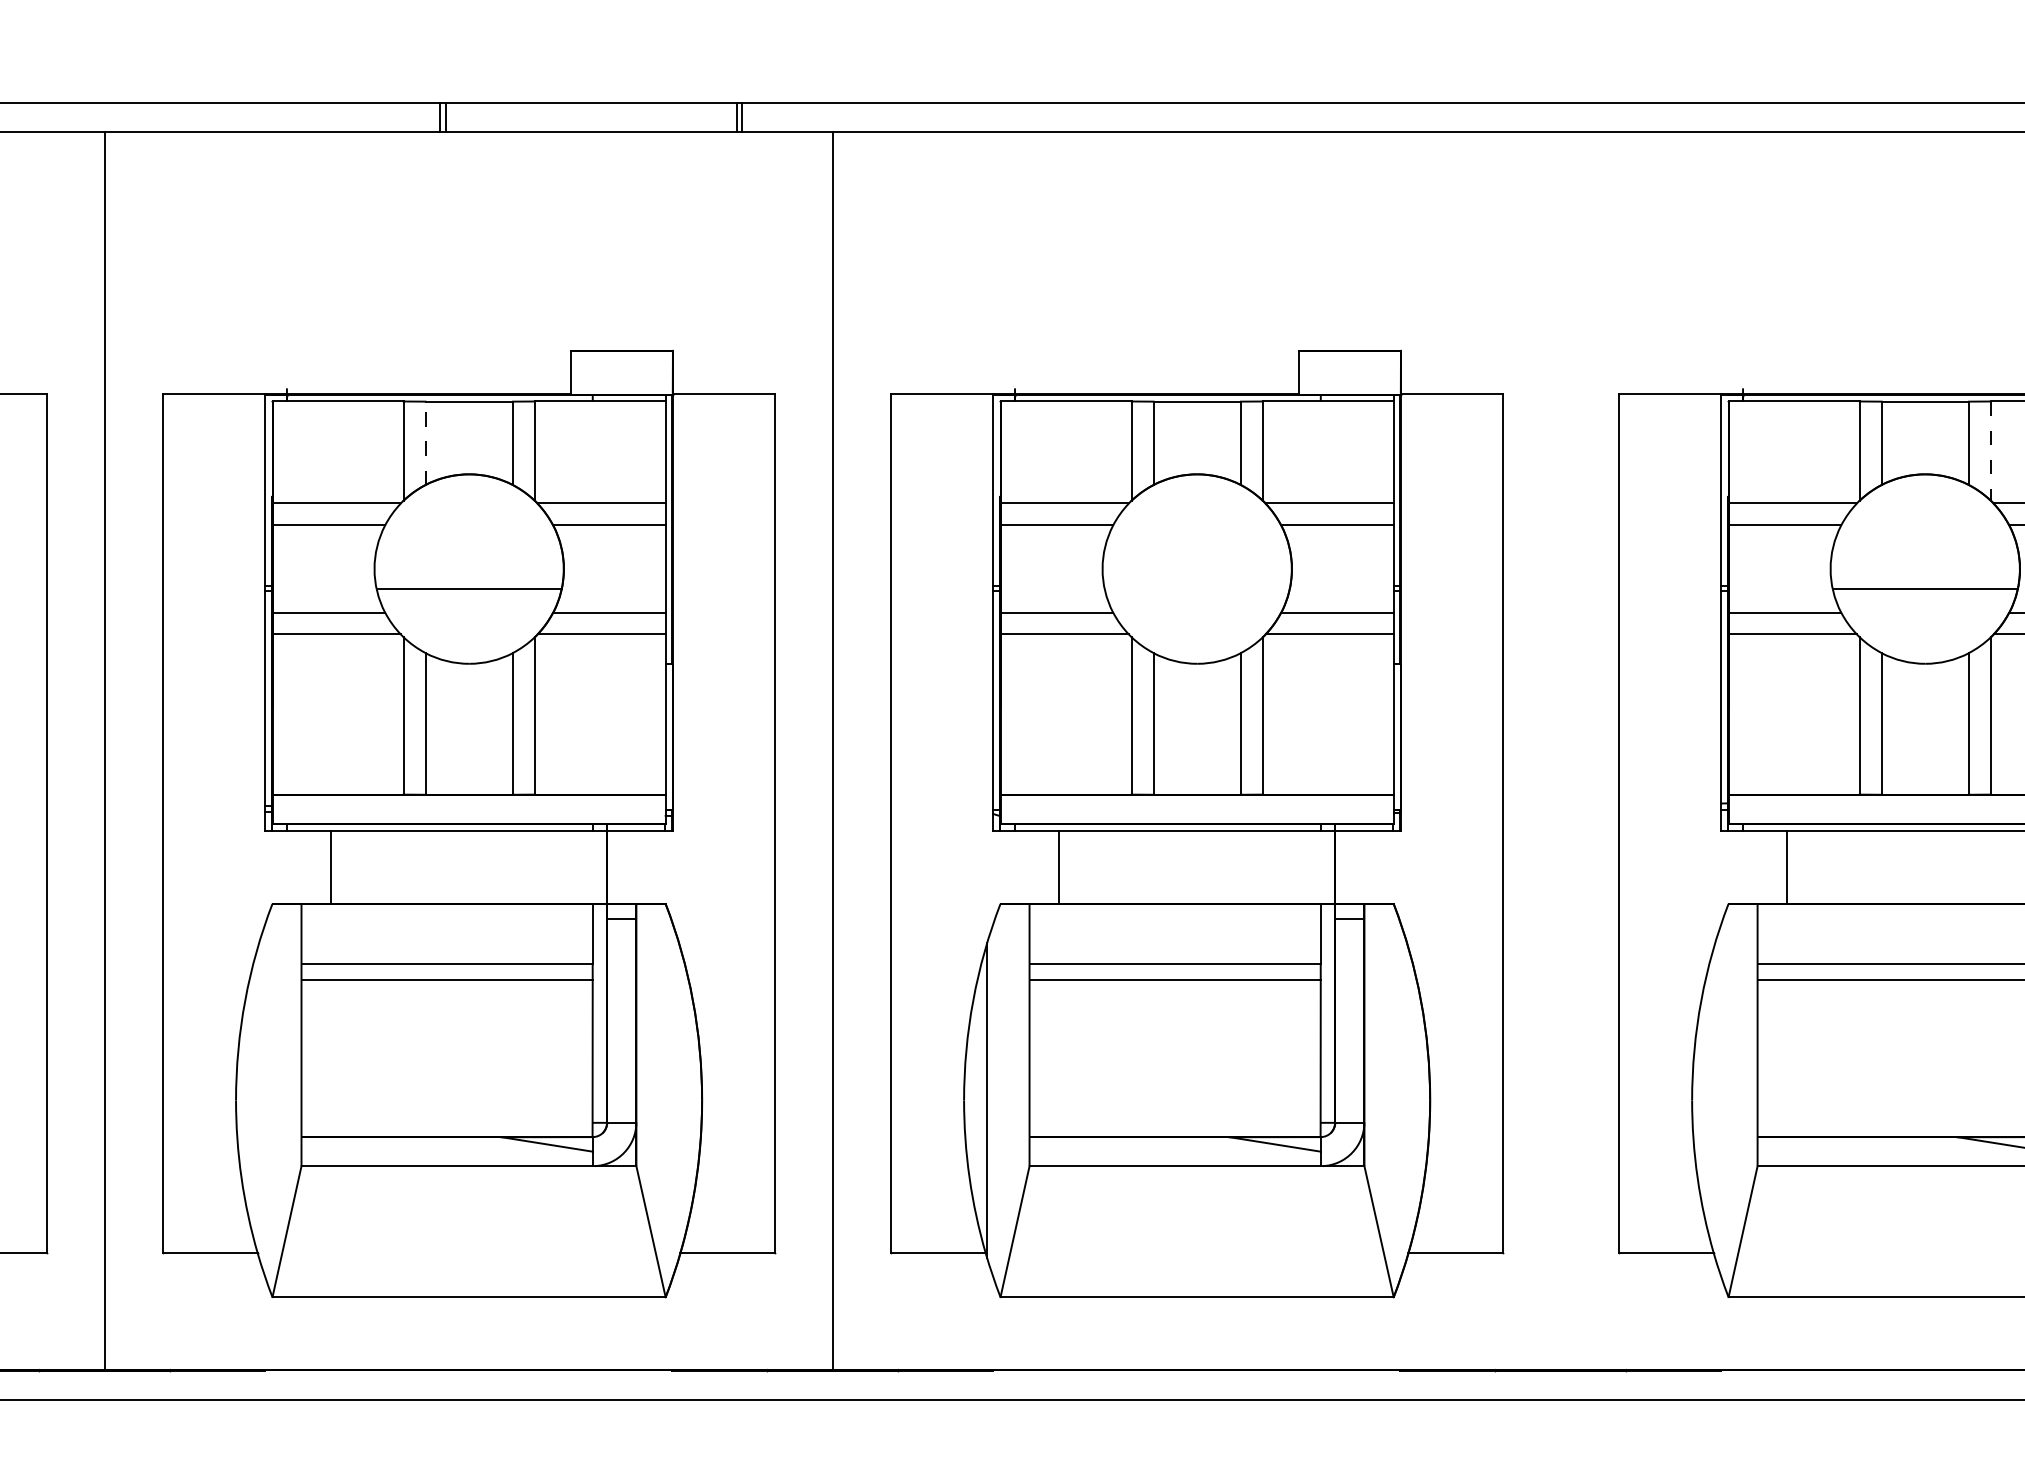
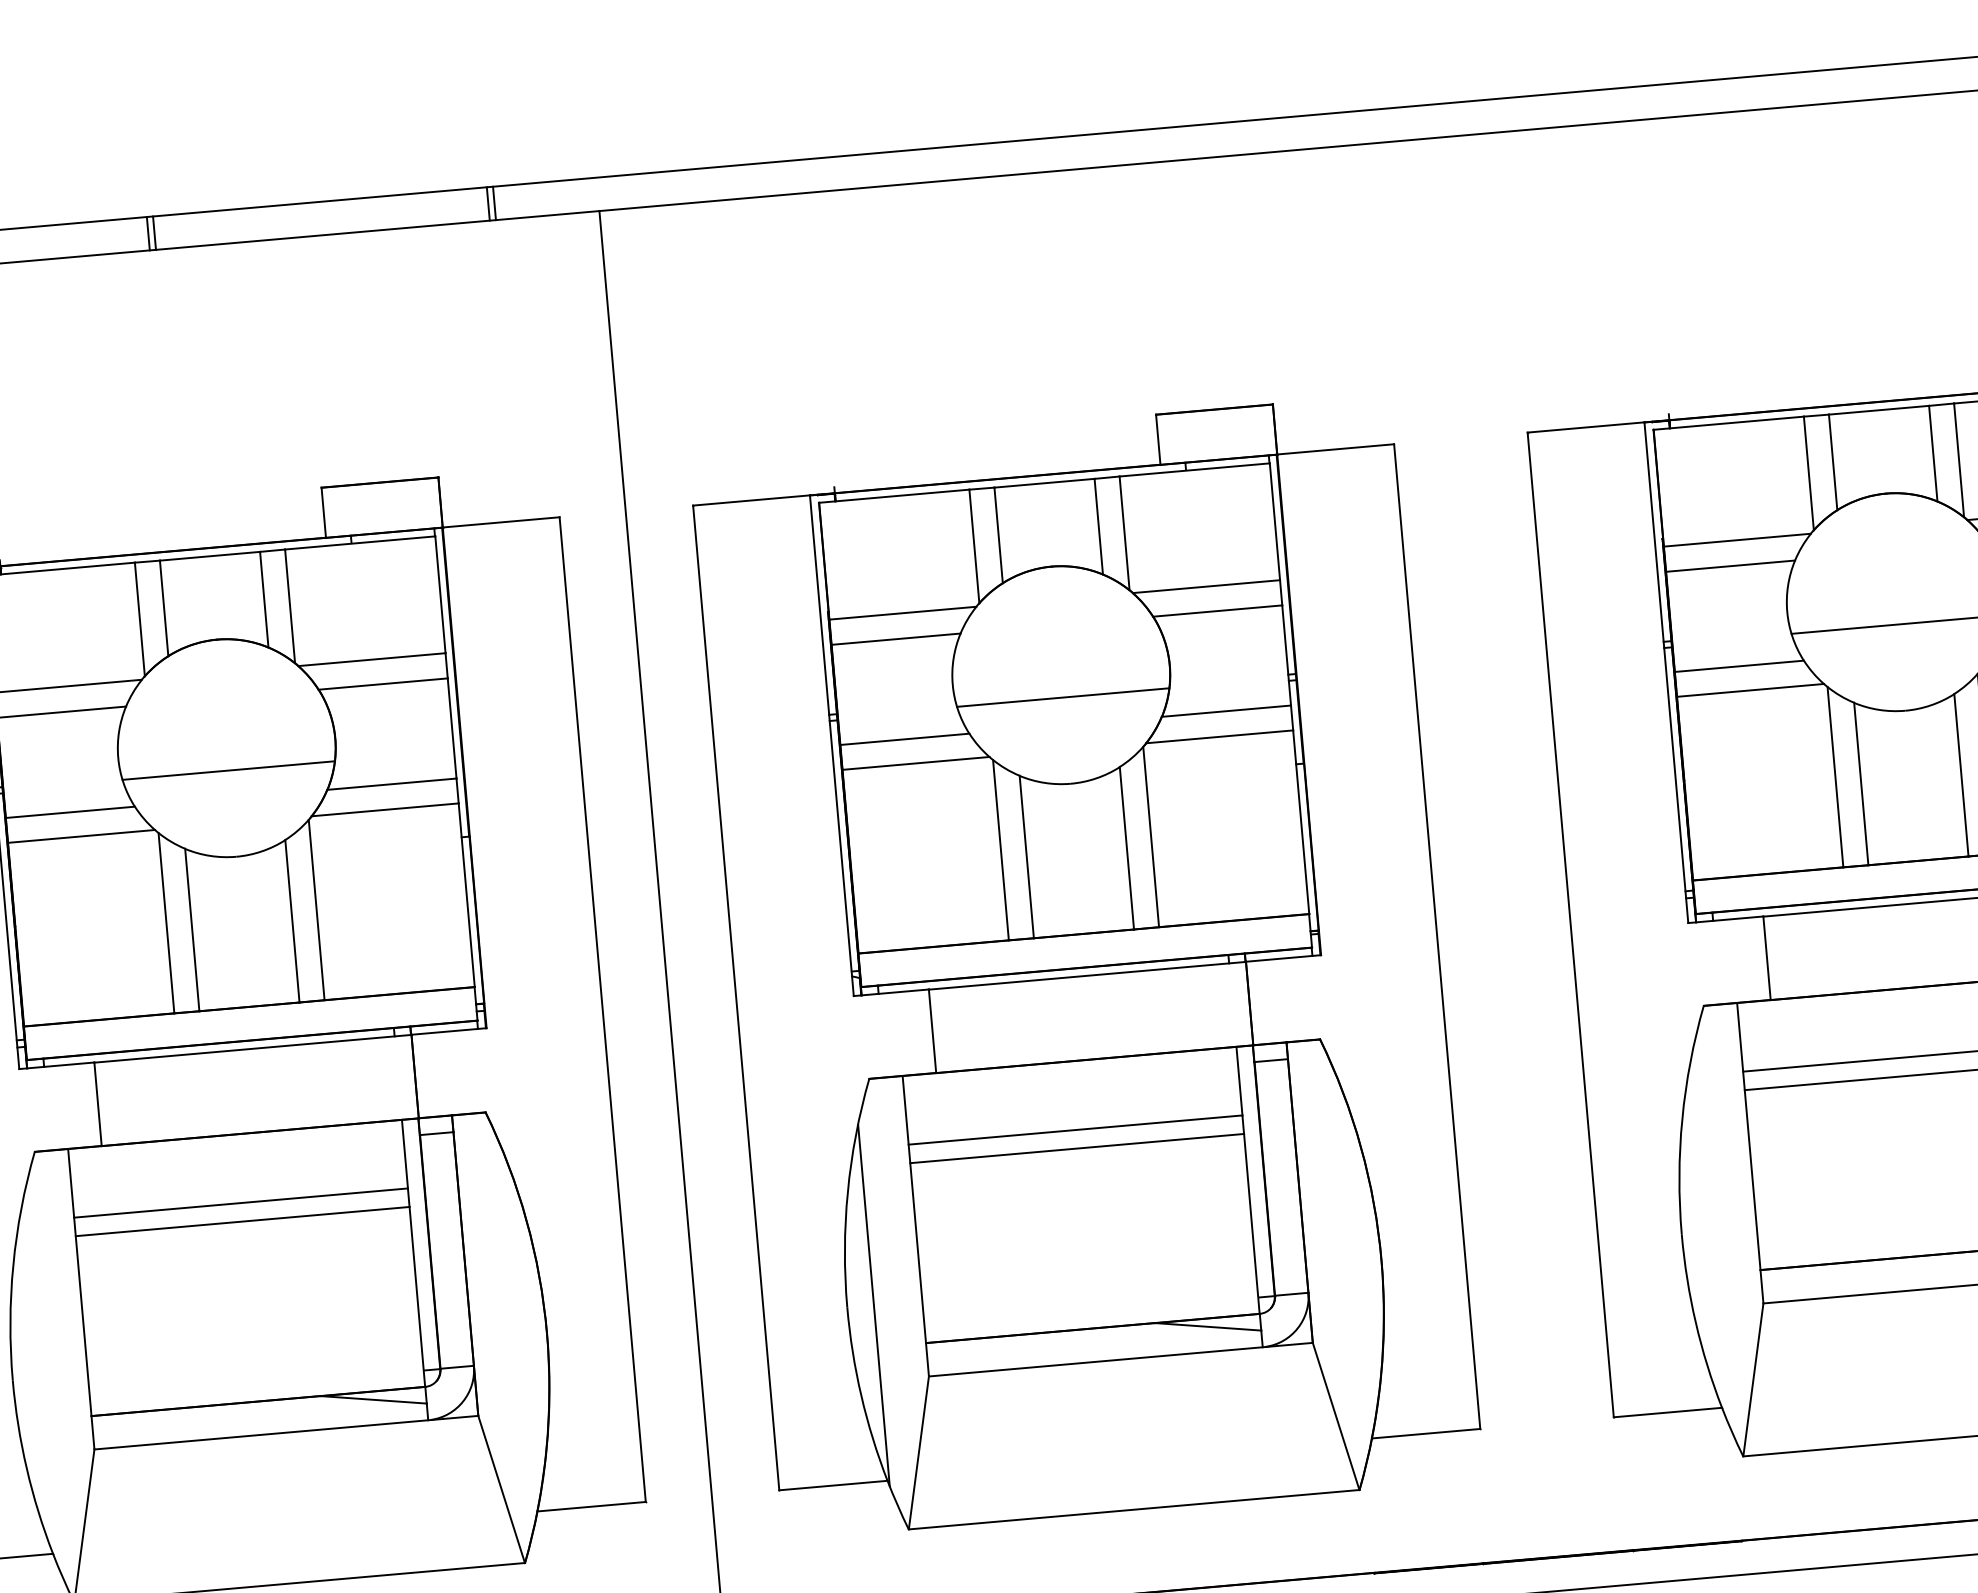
line: (425, 443) -> (164, 608), dashed -> solid
line: (1990, 451) -> (1958, 460), dashed -> solid
line: (1196, 588) -> (1062, 697), added

